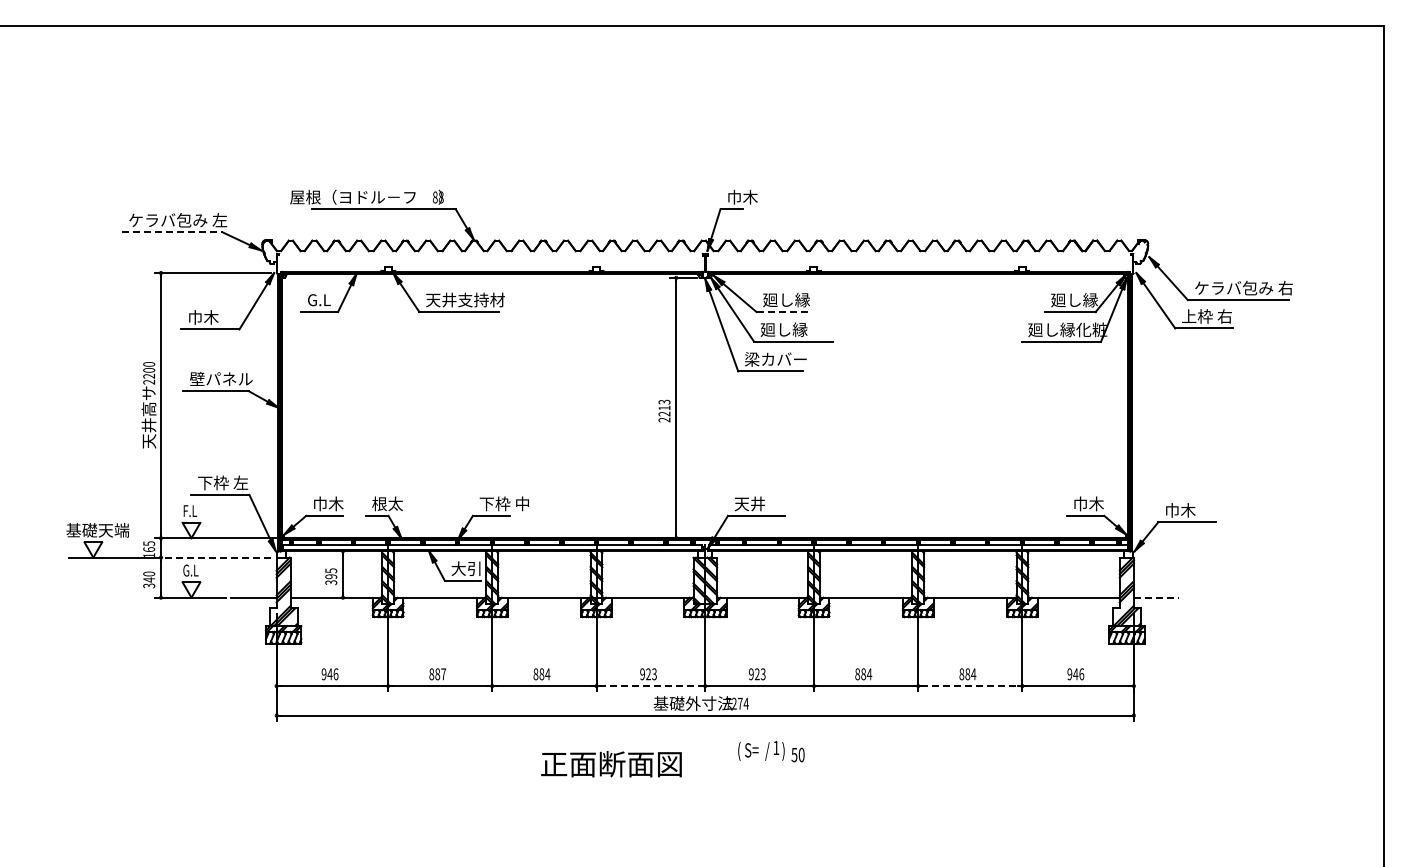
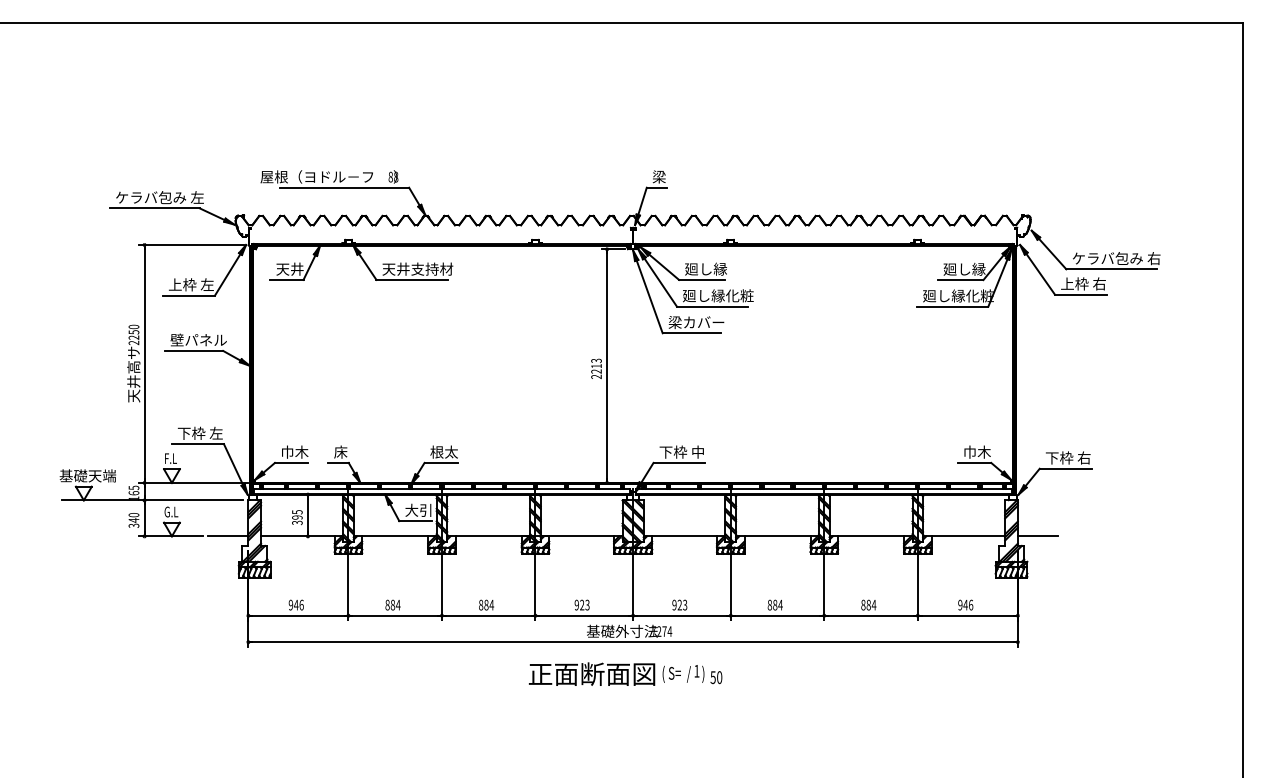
text: (742, 196) -> (666, 176), 巾木 -> 梁
line: (172, 232) -> (154, 208), dashed -> solid
text: (323, 299) -> (290, 268), G.L -> 天井
line: (782, 312) -> (702, 280), dashed -> solid
text: (213, 317) -> (191, 284), 巾木 -> 上枠 左
text: (823, 329) -> (739, 295), 廻し縁 -> 廻し縁化粧
text: (149, 370) -> (134, 332), 2200 -> 2250
text: (387, 503) -> (347, 451), 根太 -> 床
text: (503, 503) -> (452, 451), 下枠 中 -> 根太
text: (759, 503) -> (681, 451), 天井 -> 下枠 中
text: (1189, 510) -> (1067, 458), 巾木 -> 下枠 右
line: (212, 557) -> (190, 500), dashed -> solid
line: (1156, 597) -> (1038, 536), dashed -> solid
text: (443, 674) -> (398, 605), 887 -> 884
line: (651, 686) -> (584, 616), dashed -> solid
line: (970, 686) -> (871, 616), dashed -> solid
text: (611, 764) -> (592, 674), moved

